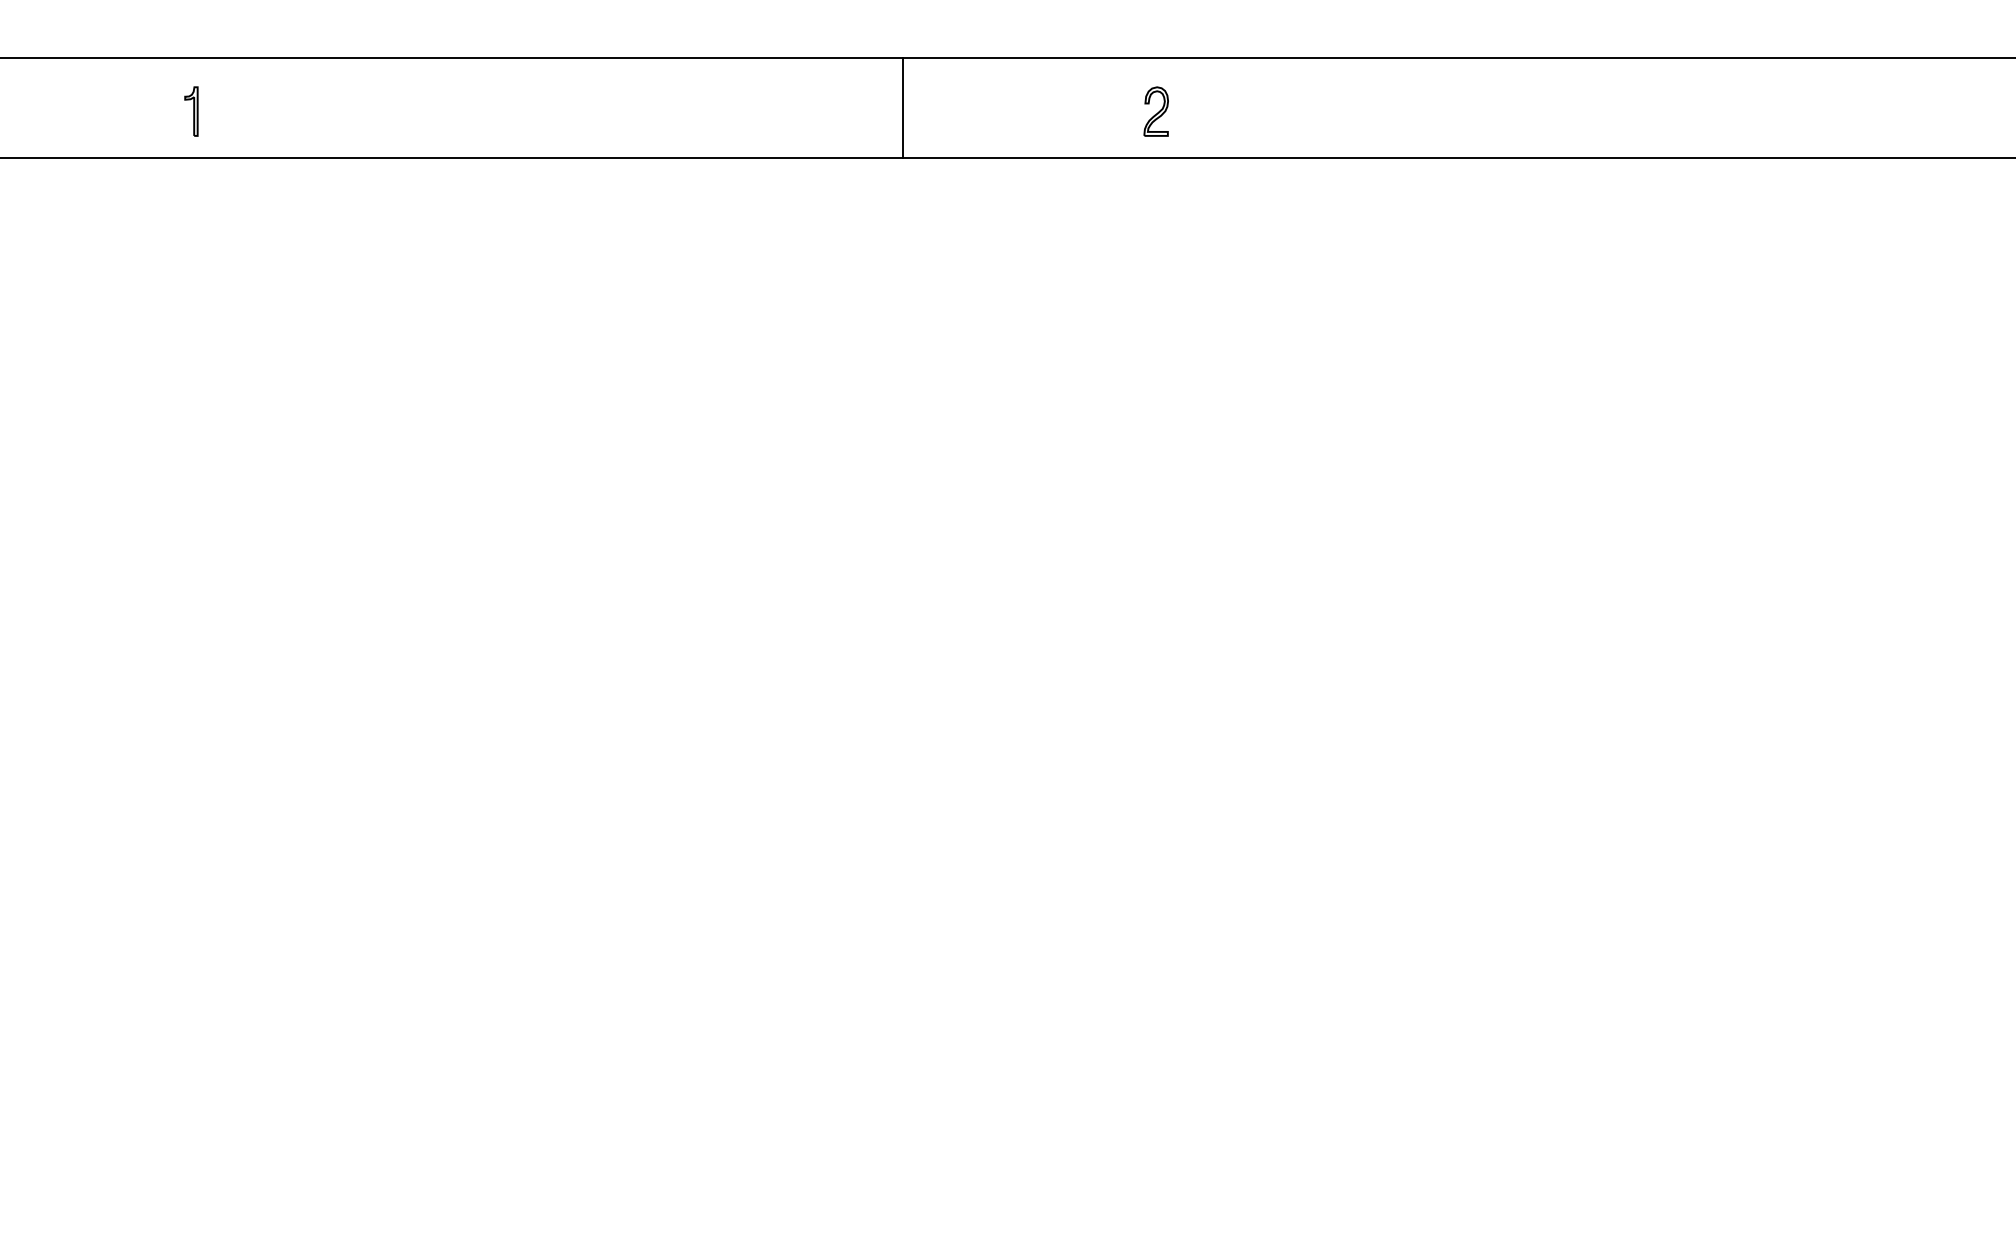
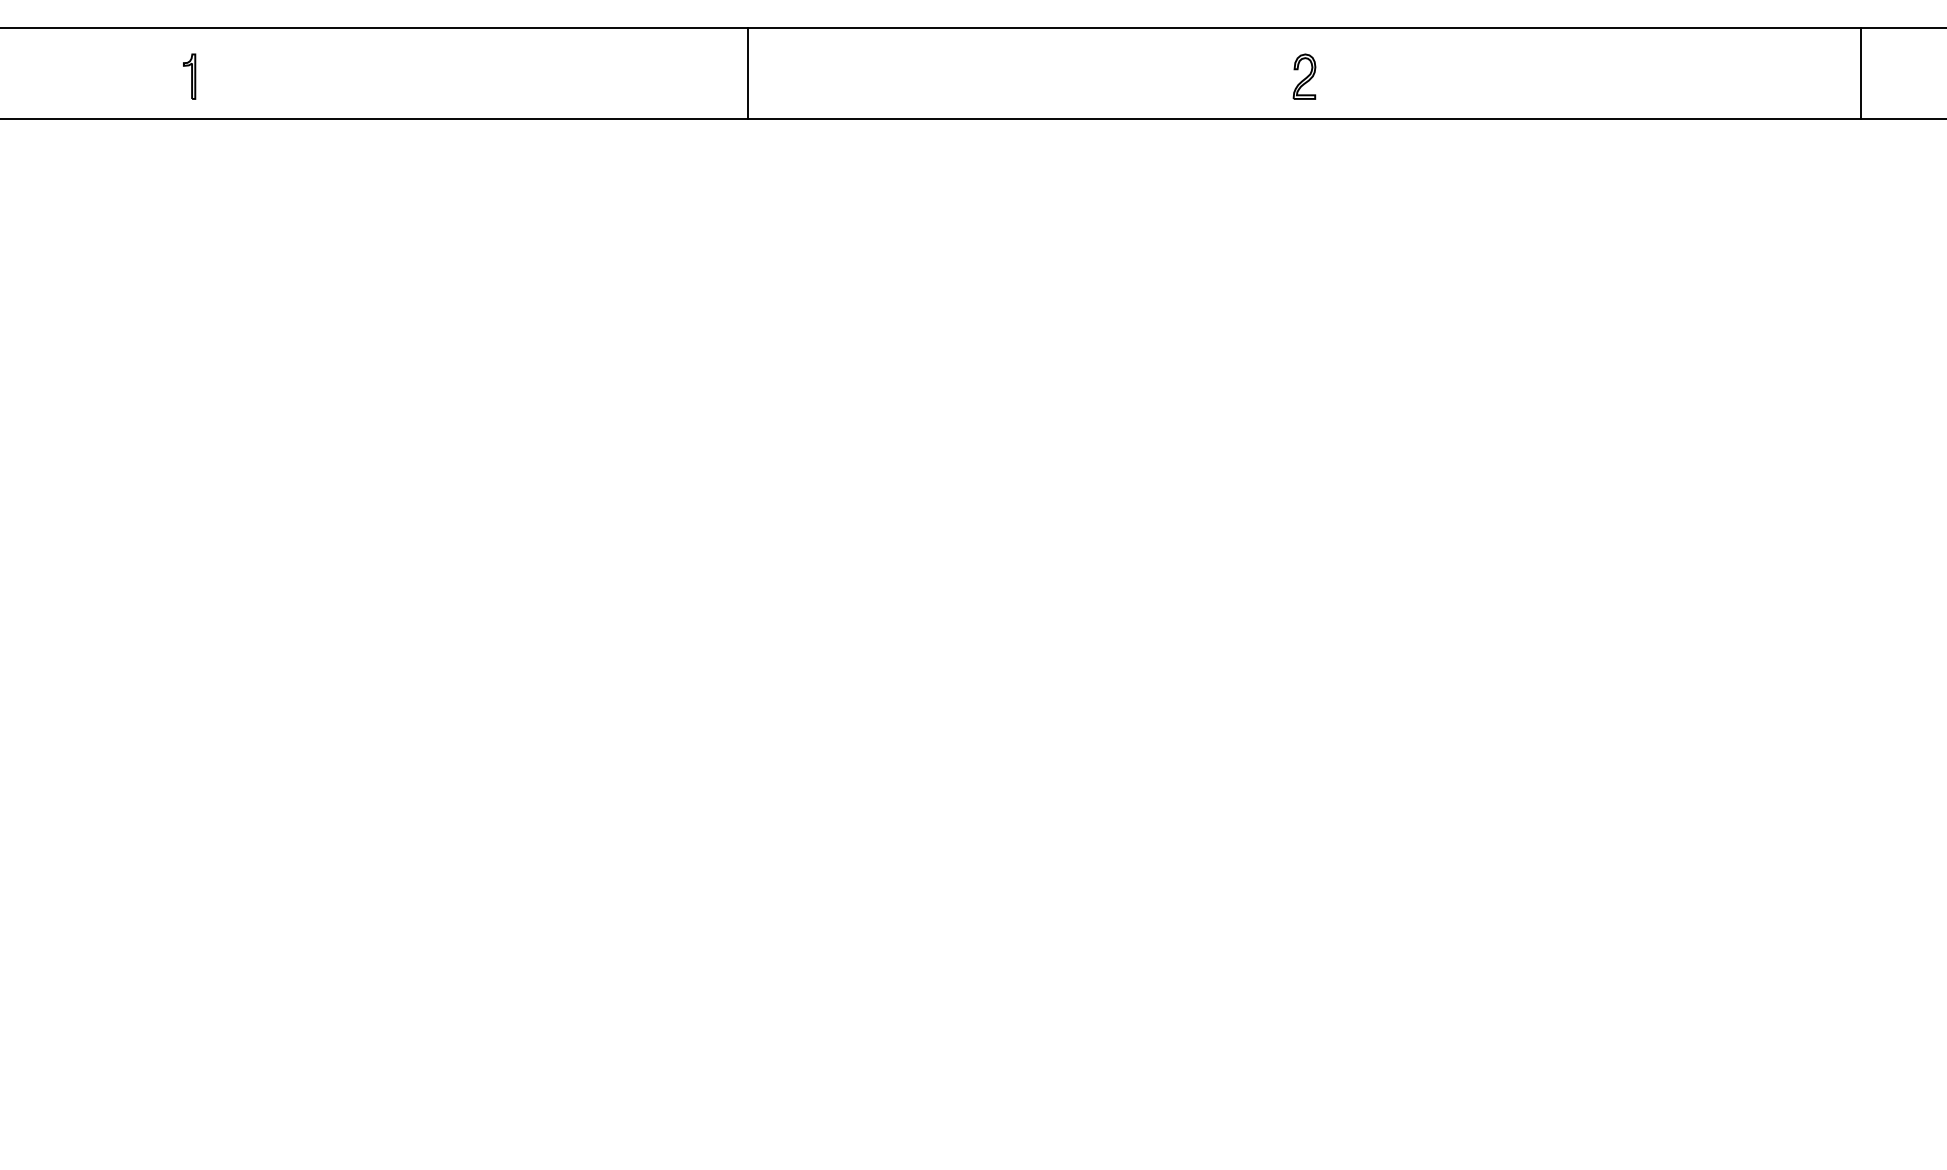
line: (902, 107) -> (747, 72), moved
part: (191, 111) -> (189, 76), moved
part: (1156, 111) -> (1304, 76), moved

